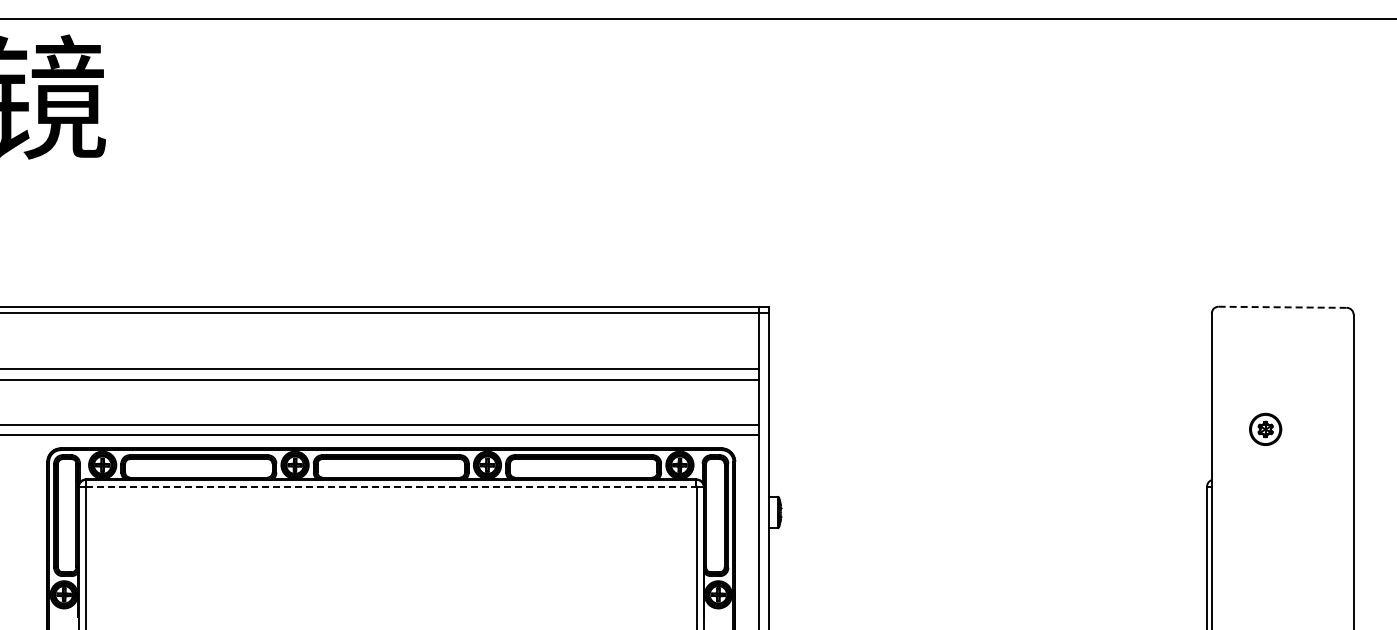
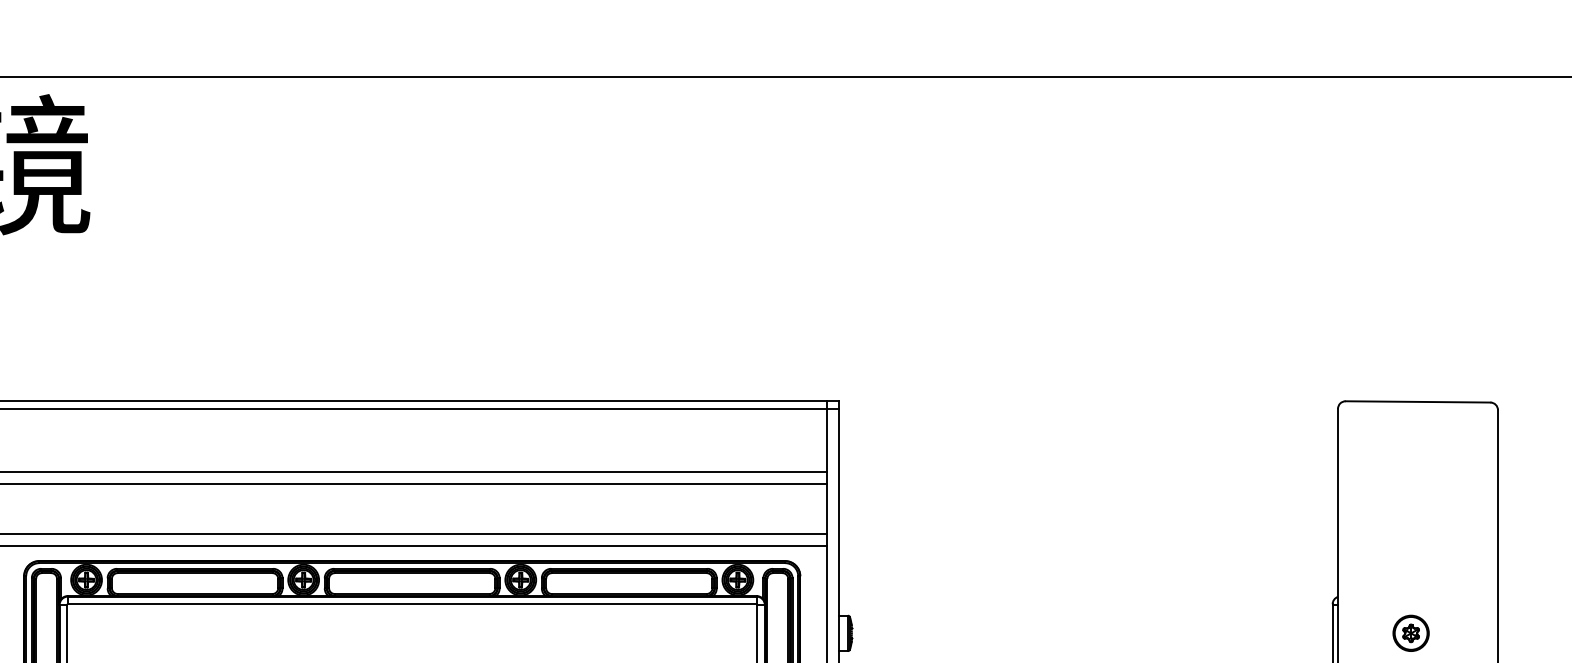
line: (1283, 307) -> (1418, 402), dashed -> solid
part: (1265, 428) -> (1410, 632), moved
line: (391, 486) -> (412, 604), dashed -> solid

